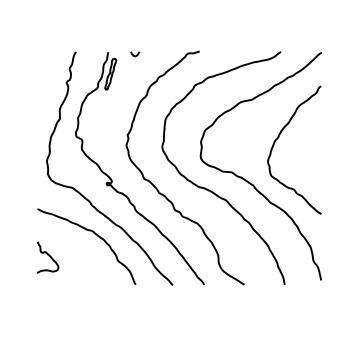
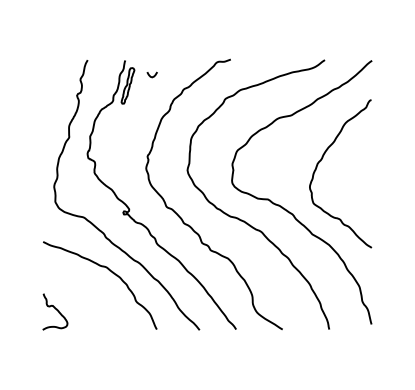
curve: (133, 54) -> (150, 75), moved
curve: (48, 256) -> (56, 310), moved

